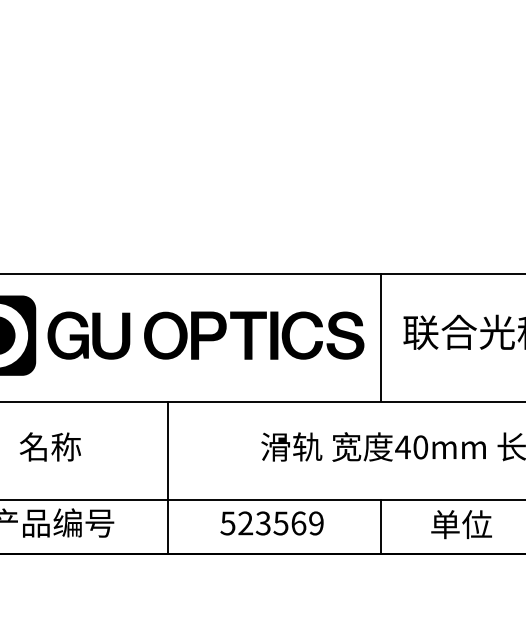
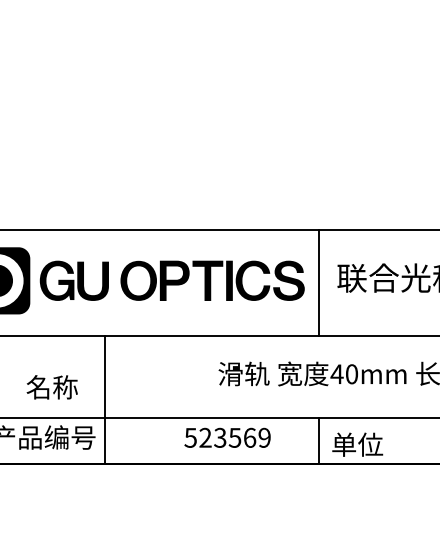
text: (50, 446) -> (52, 386), moved
line: (167, 477) -> (105, 399), moved
text: (461, 524) -> (357, 444), moved

